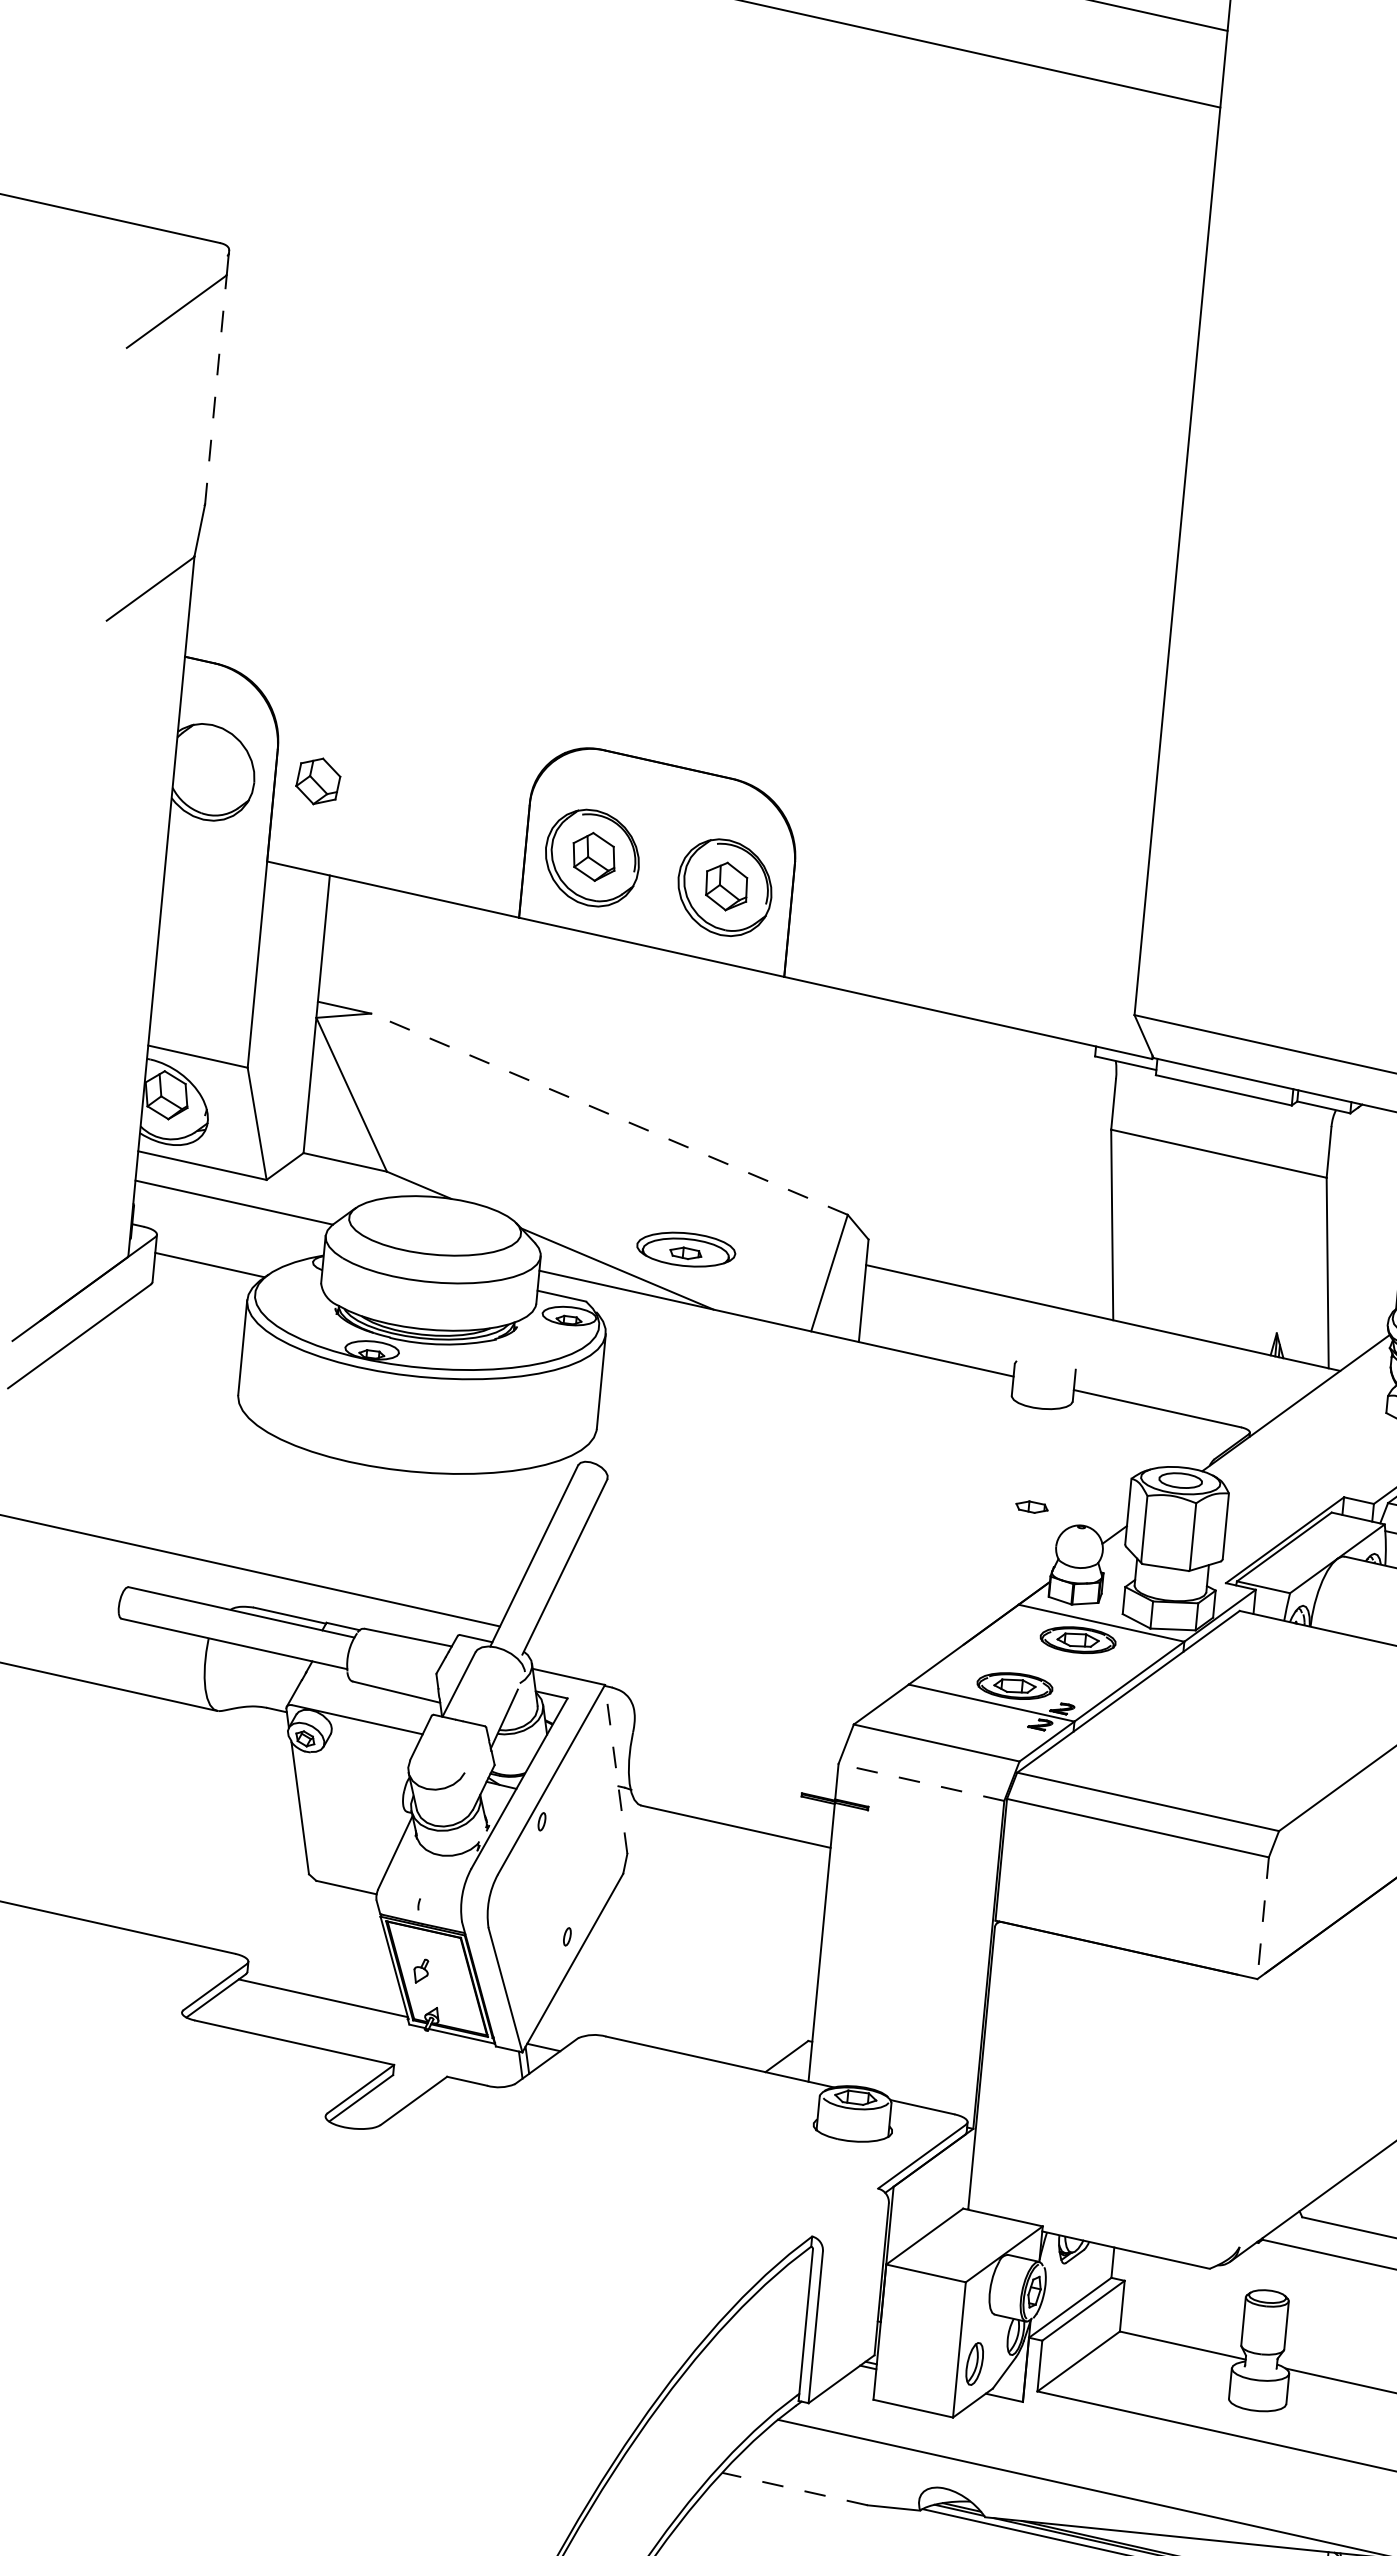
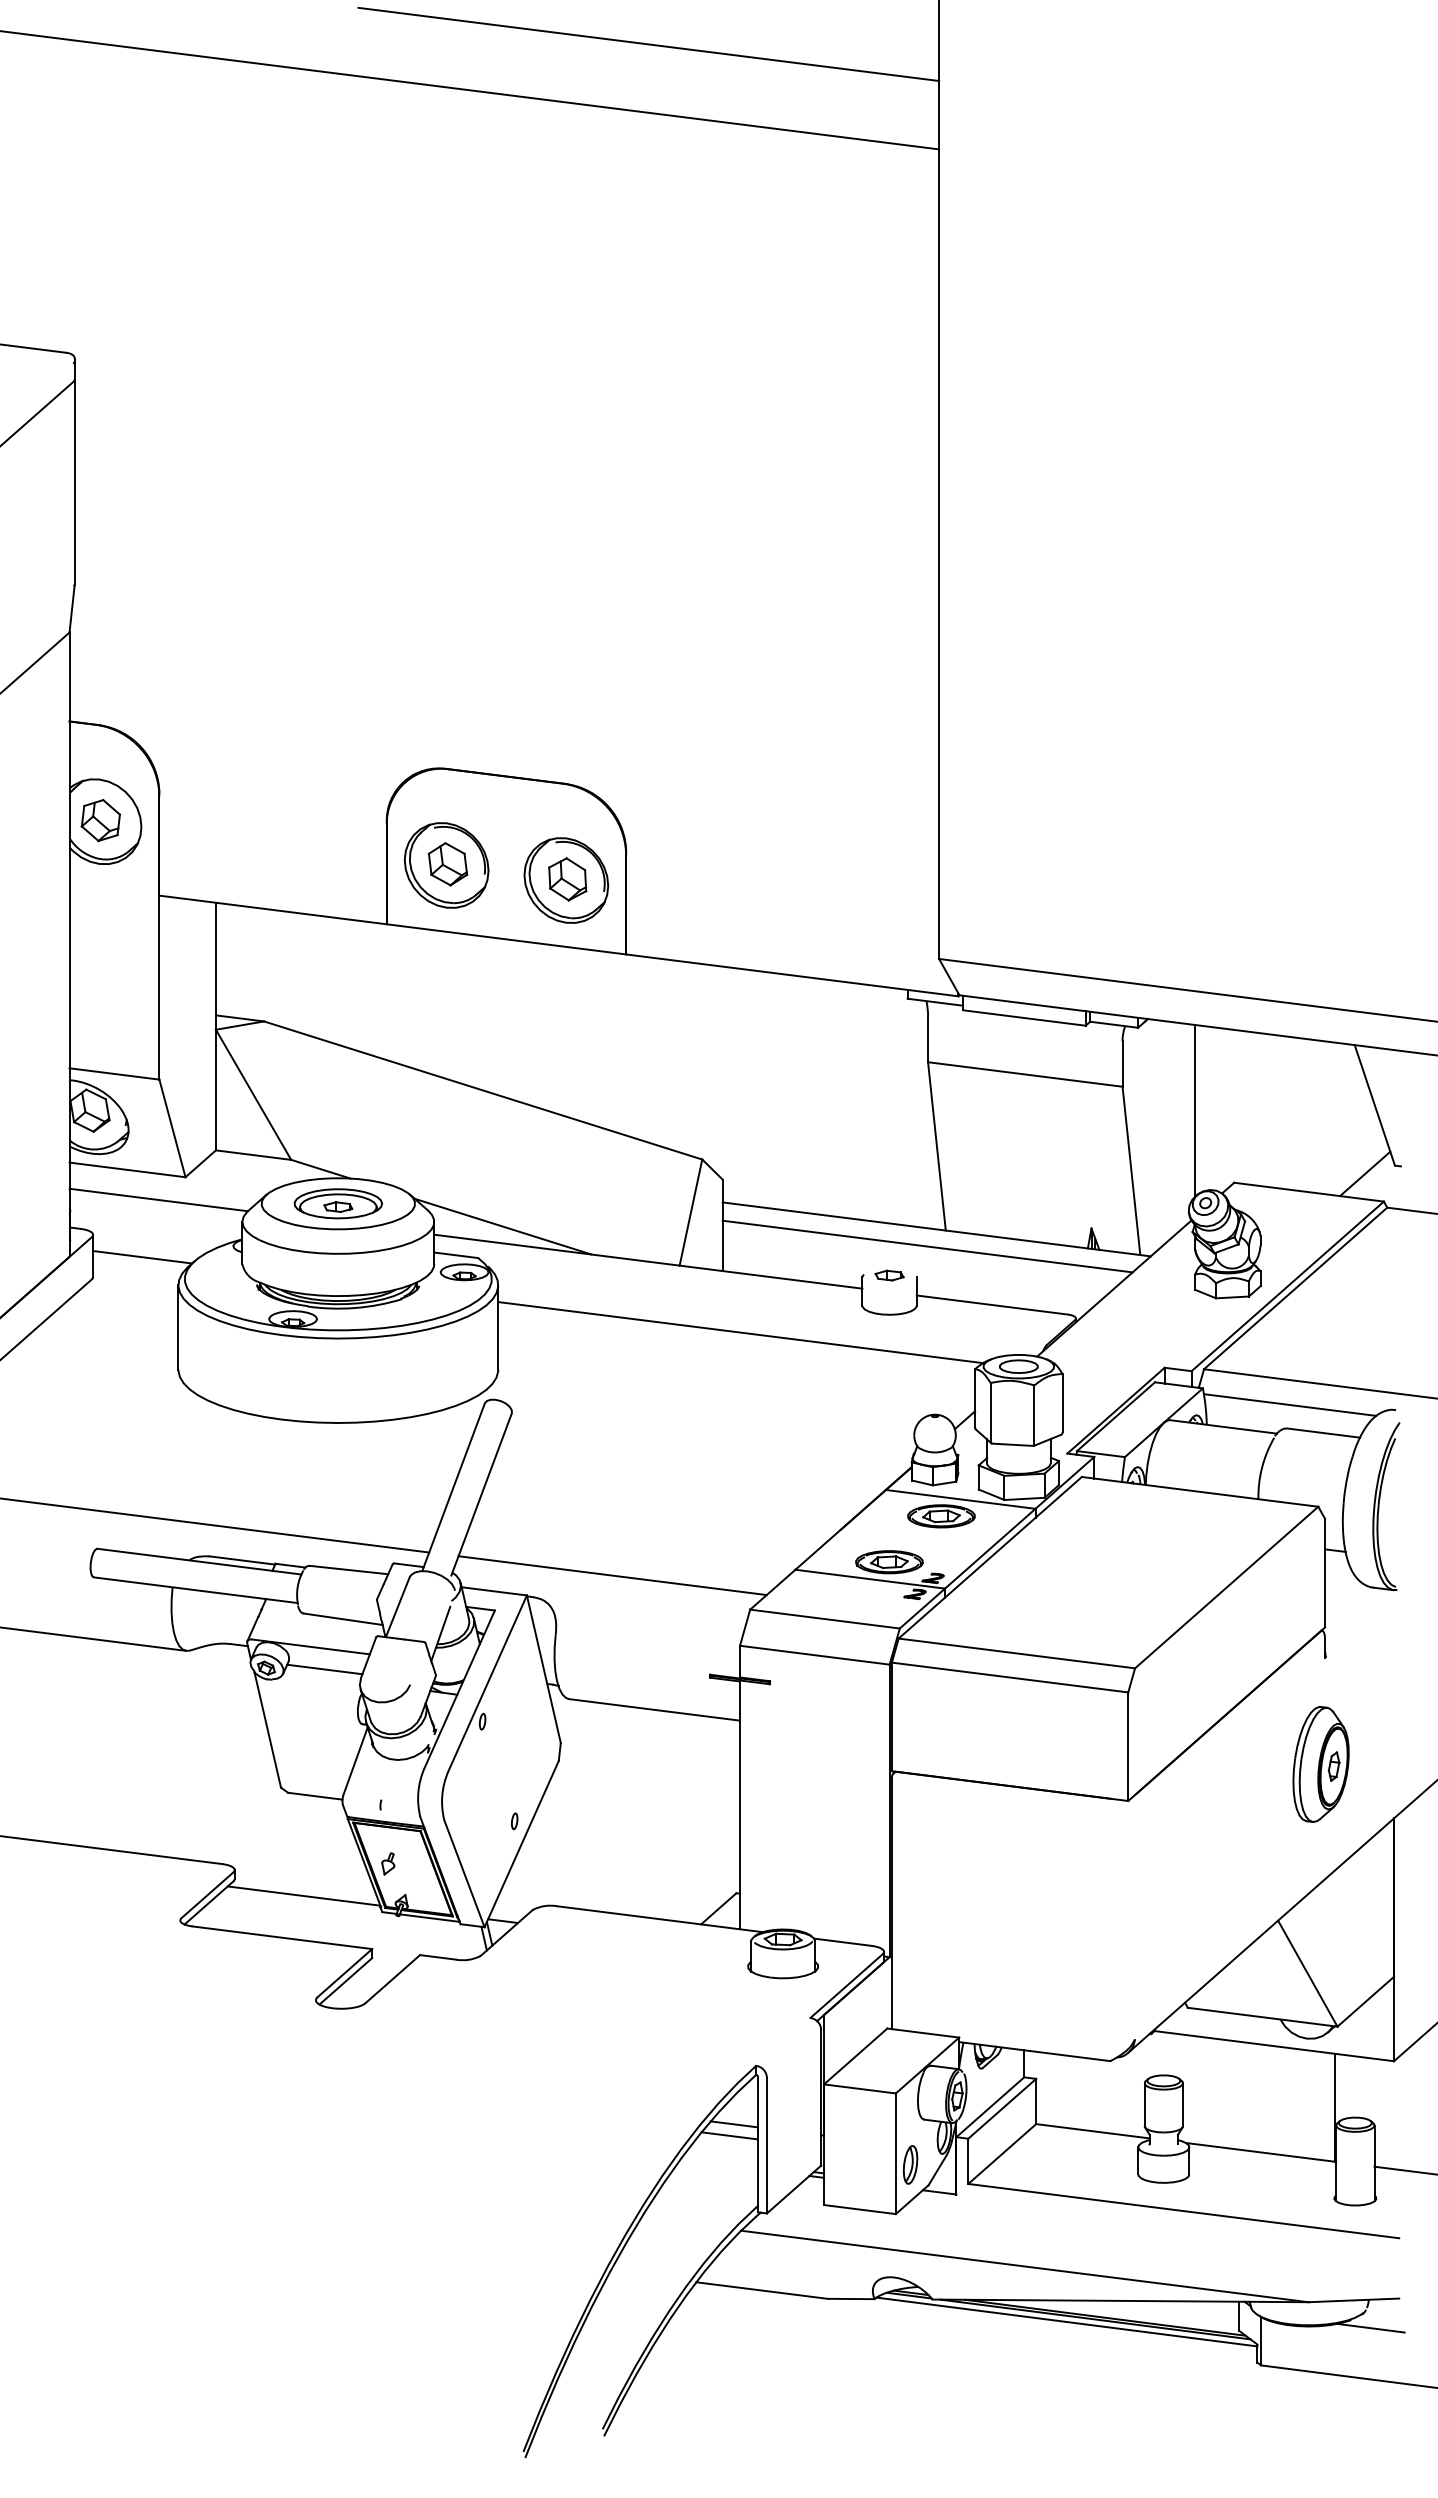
line: (215, 389) -> (74, 482), dashed -> solid
part: (317, 781) -> (100, 820), moved
line: (609, 1114) -> (483, 1090), dashed -> solid
part: (685, 1249) -> (337, 1203), moved
line: (1091, 1336) -> (927, 1246), added
line: (873, 1412) -> (741, 1332), added
part: (1031, 1507) -> (889, 1275), moved
line: (703, 1671) -> (612, 1575), added
line: (370, 1746) -> (324, 1669), added
line: (615, 1769) -> (543, 1669), dashed -> solid
line: (921, 1782) -> (814, 1655), dashed -> solid
line: (1263, 1919) -> (1128, 1747), dashed -> solid
line: (780, 2299) -> (733, 2124), added
line: (774, 2311) -> (729, 2135), added
line: (794, 2488) -> (761, 2290), dashed -> solid

